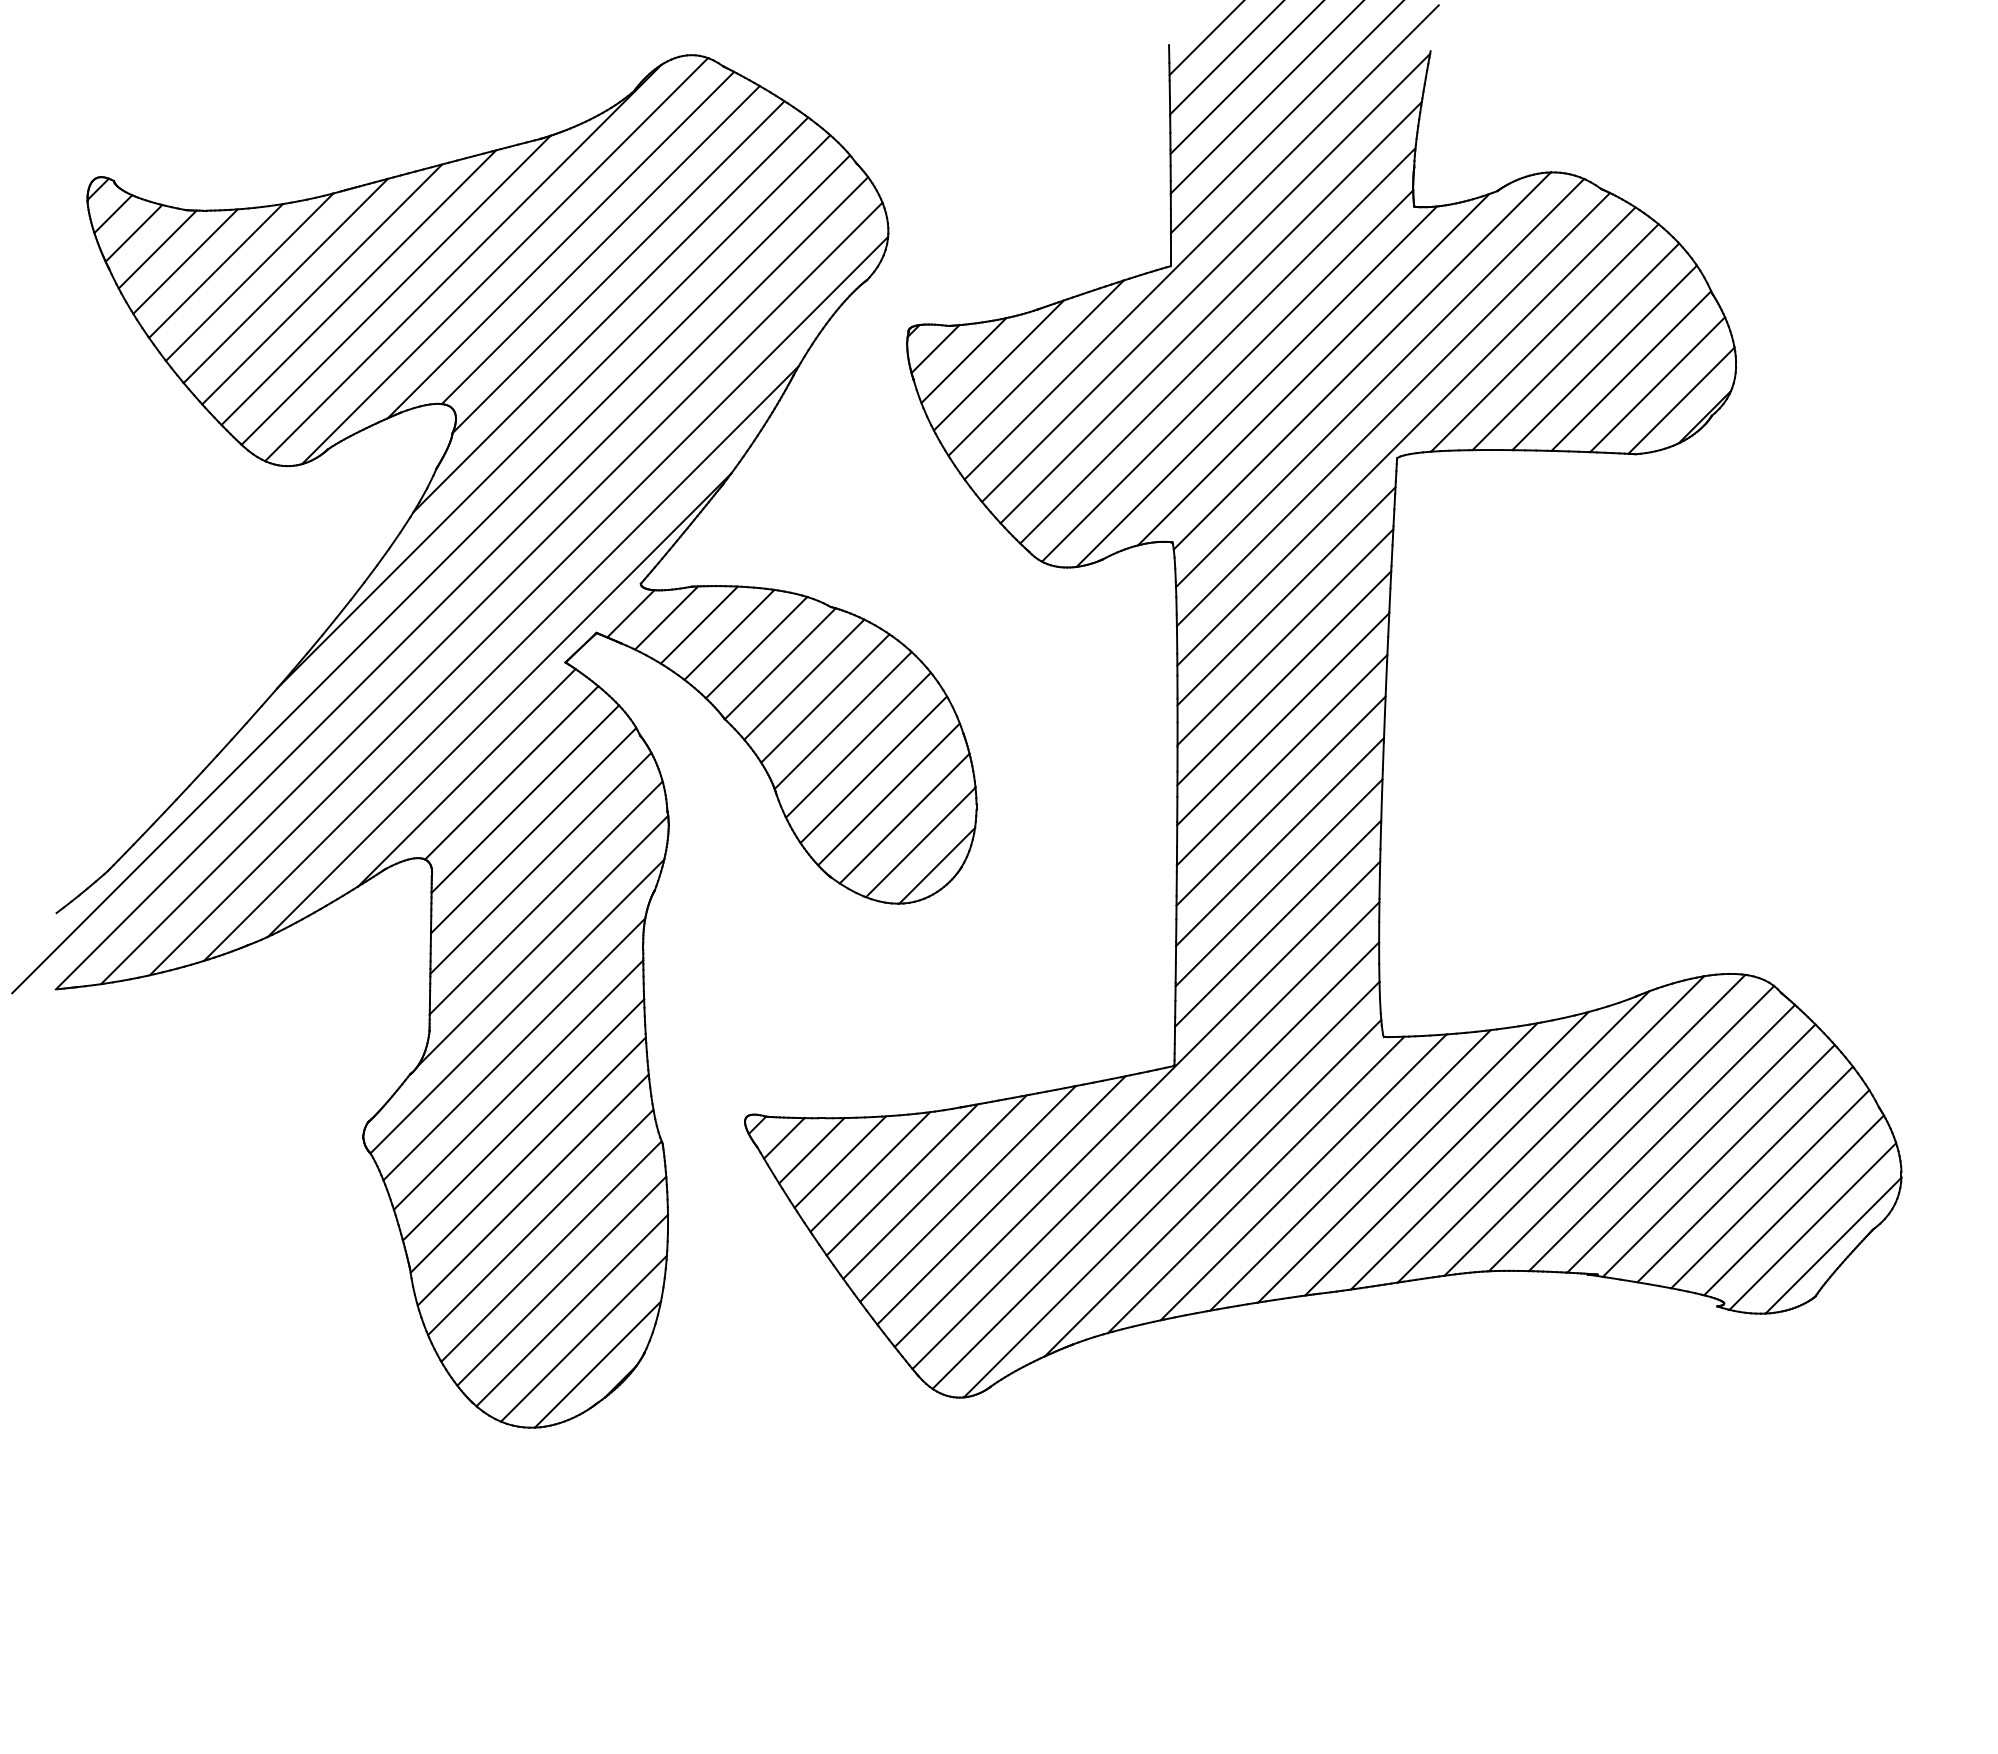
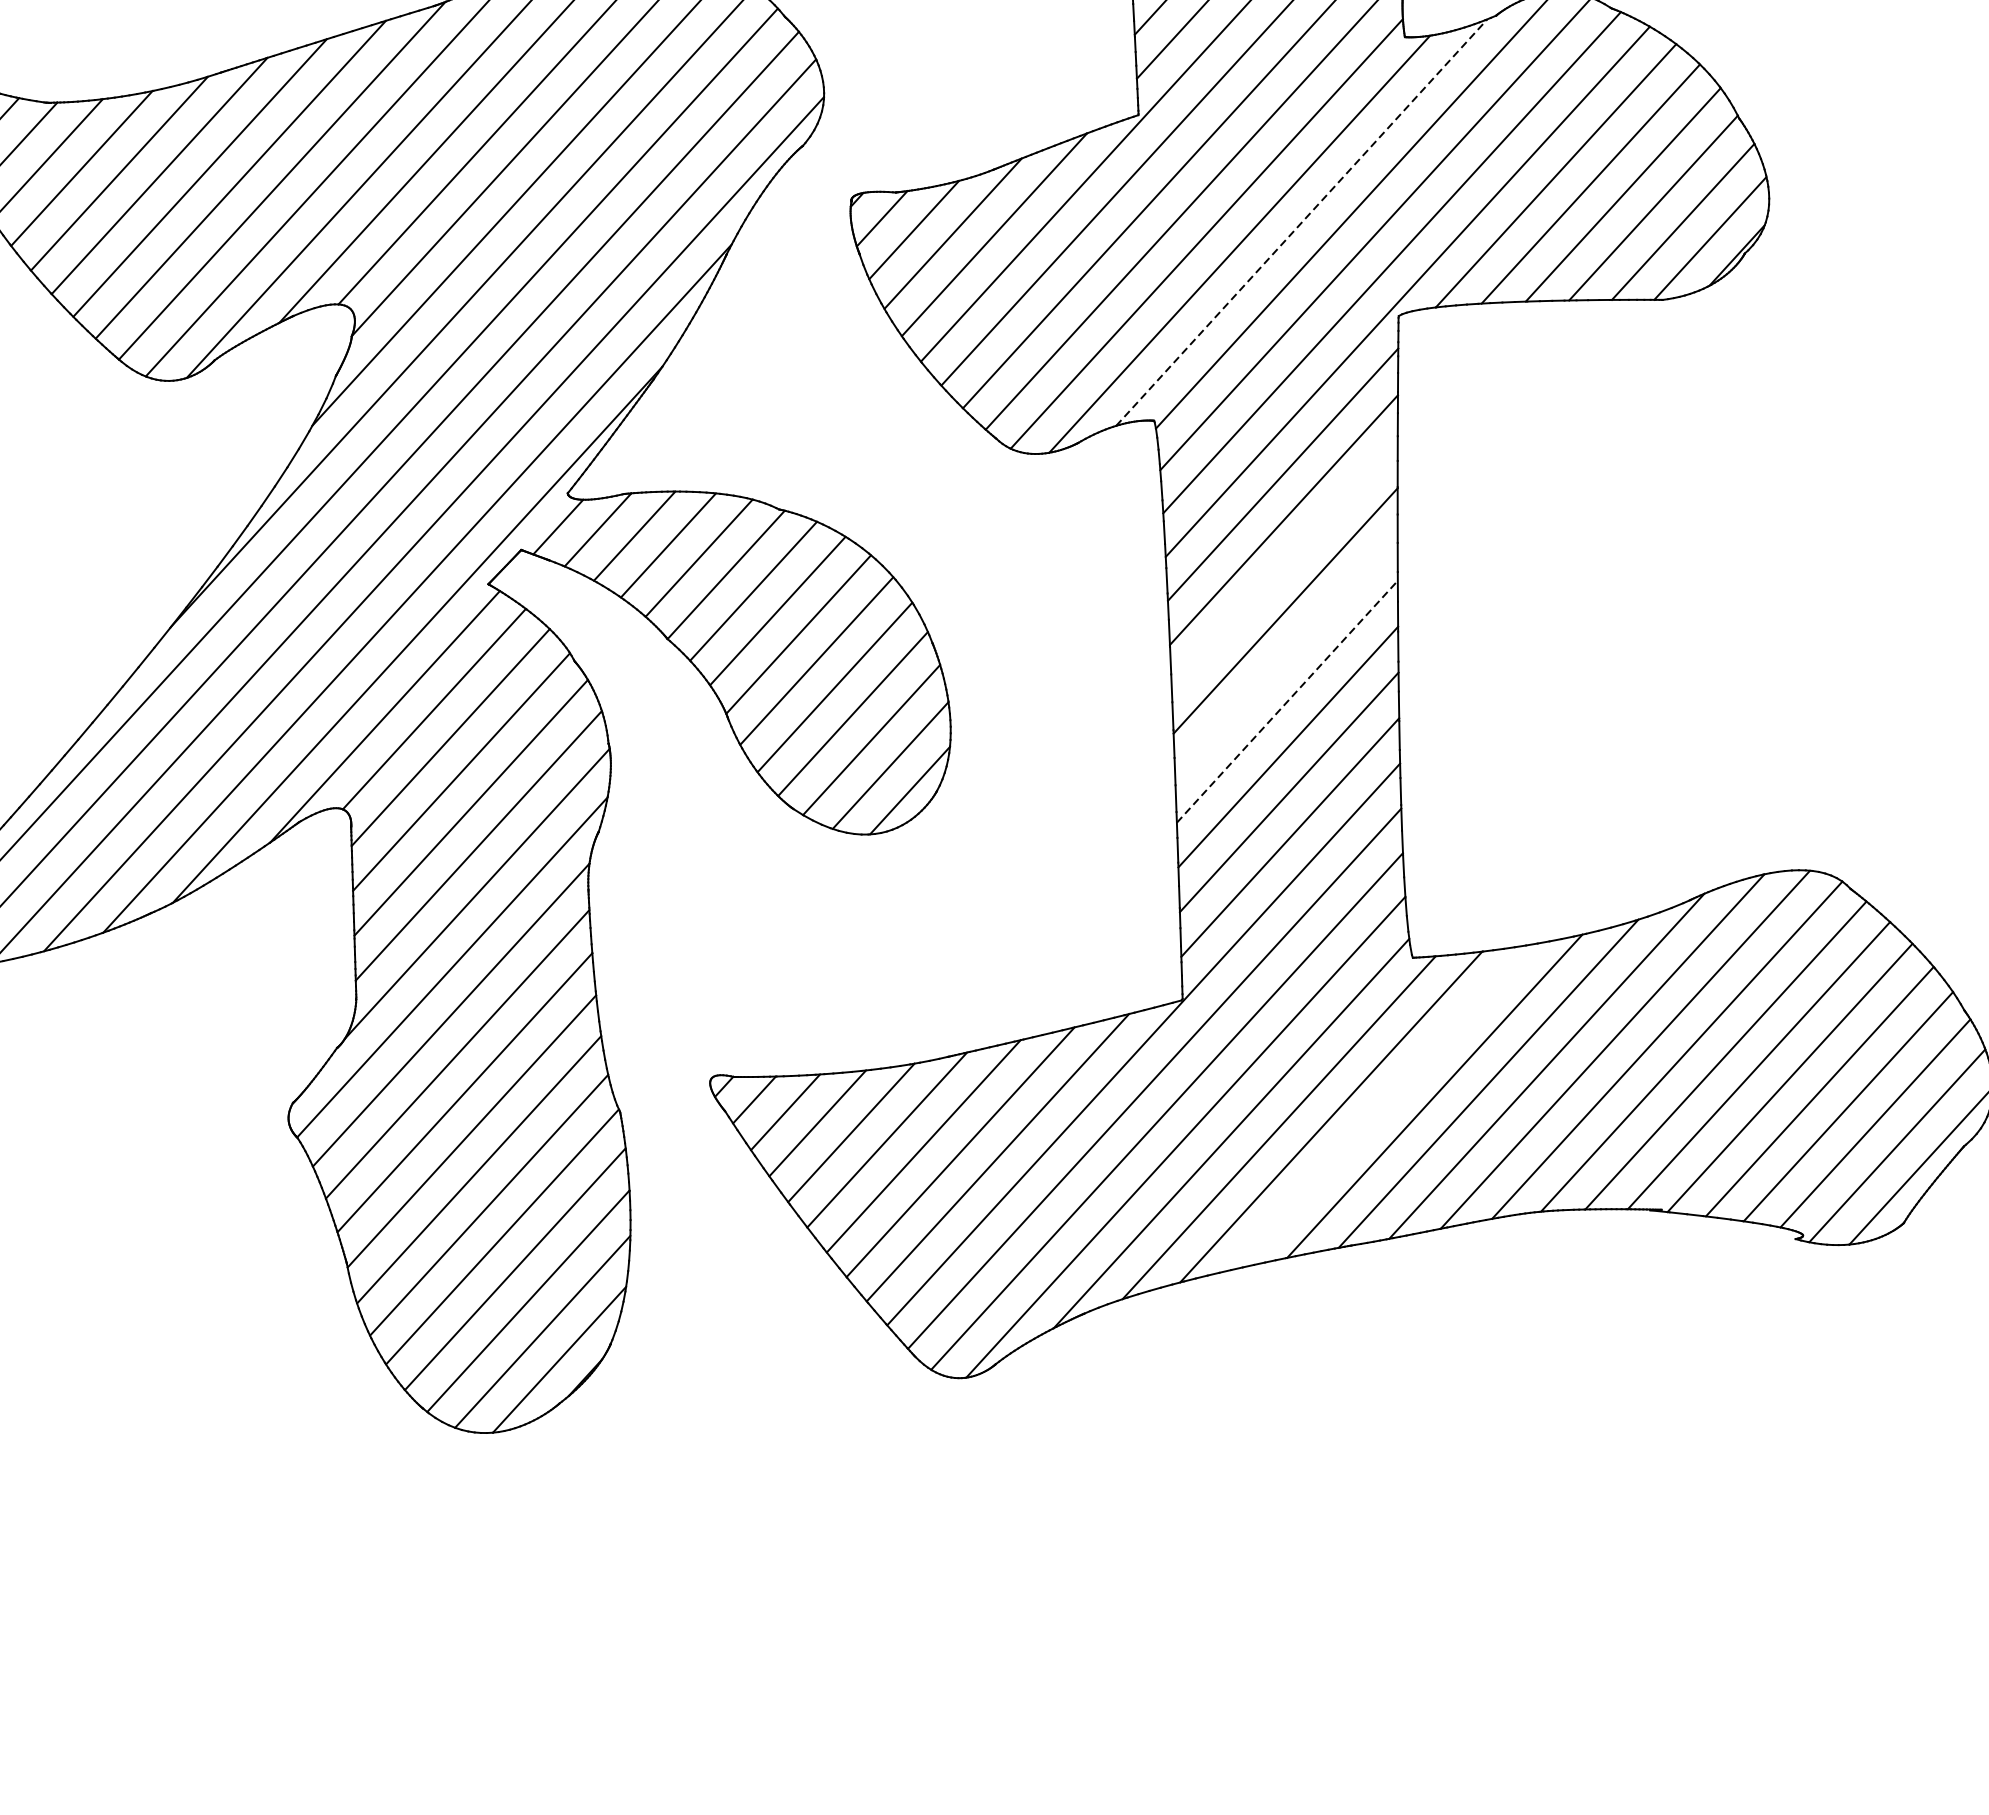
line: (1314, 369) -> (1302, 222), solid -> dashed
line: (1284, 678) -> (1284, 565), removed
line: (1281, 759) -> (1285, 655), removed
line: (1281, 801) -> (1287, 702), solid -> dashed
line: (1350, 1170) -> (1382, 1107), removed

